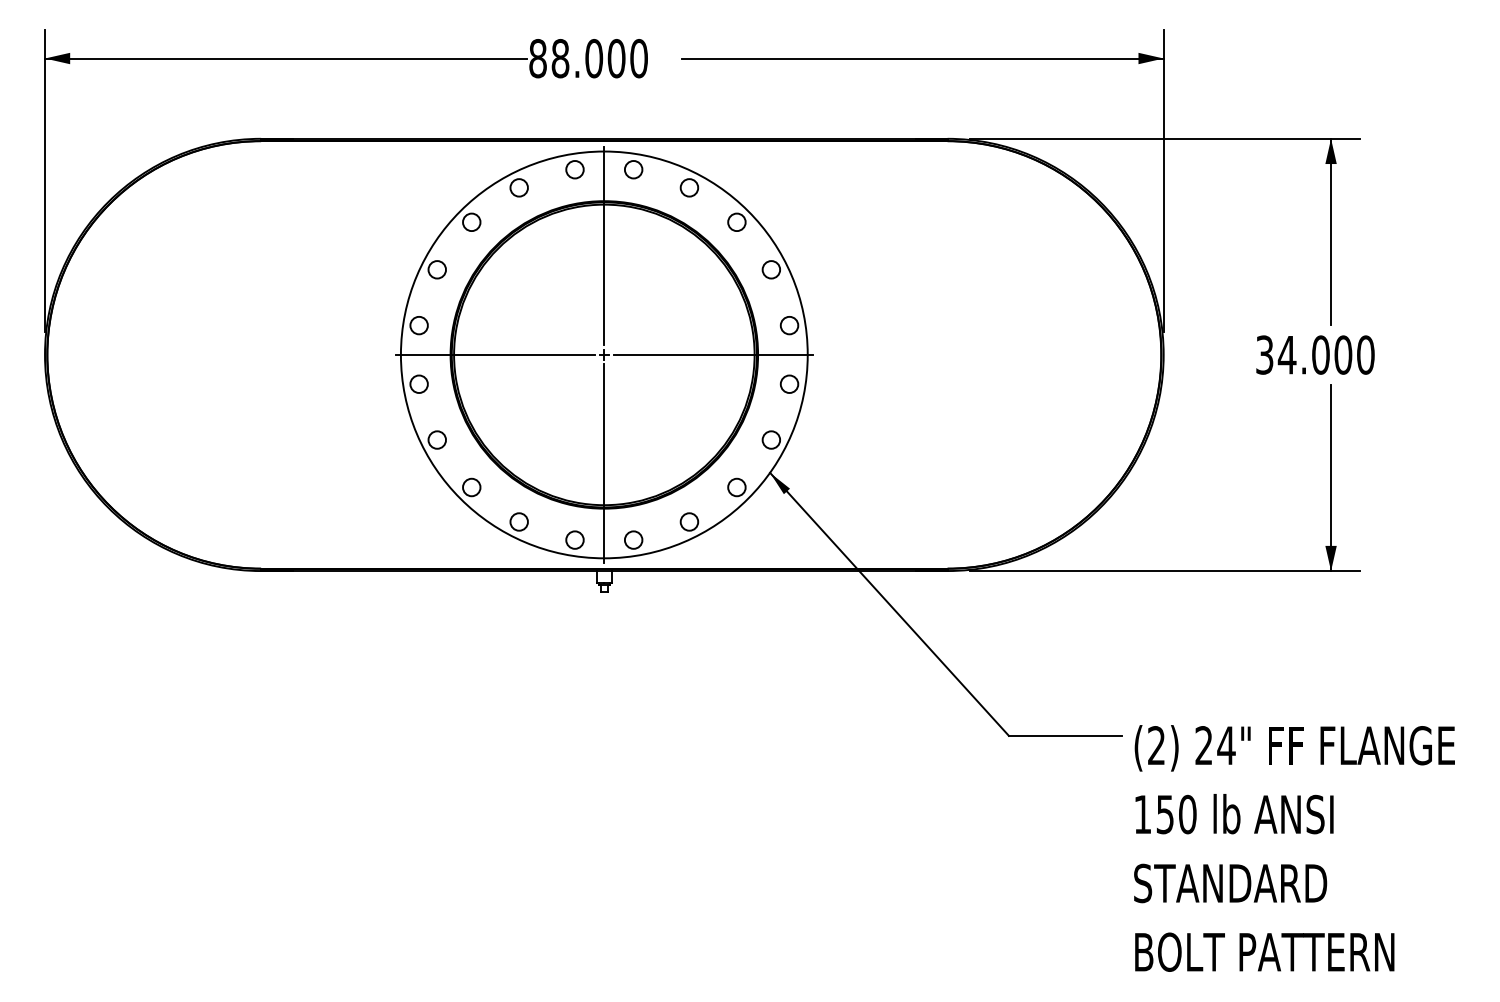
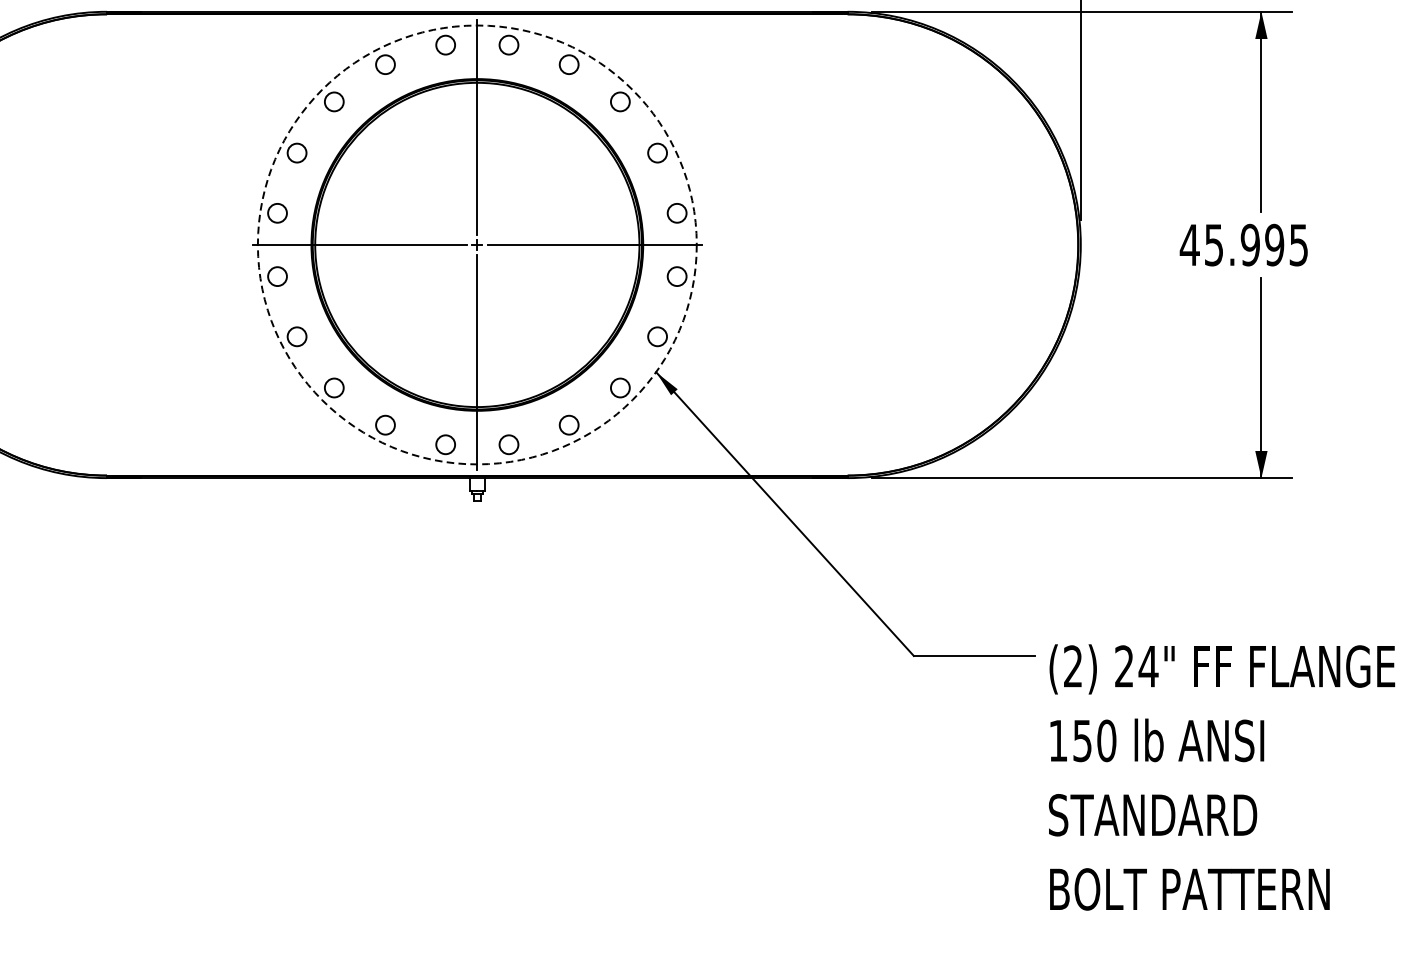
circle: (603, 354) -> (476, 244), solid -> dashed
text: (1314, 354) -> (1243, 244), 34.000 -> 45.995

